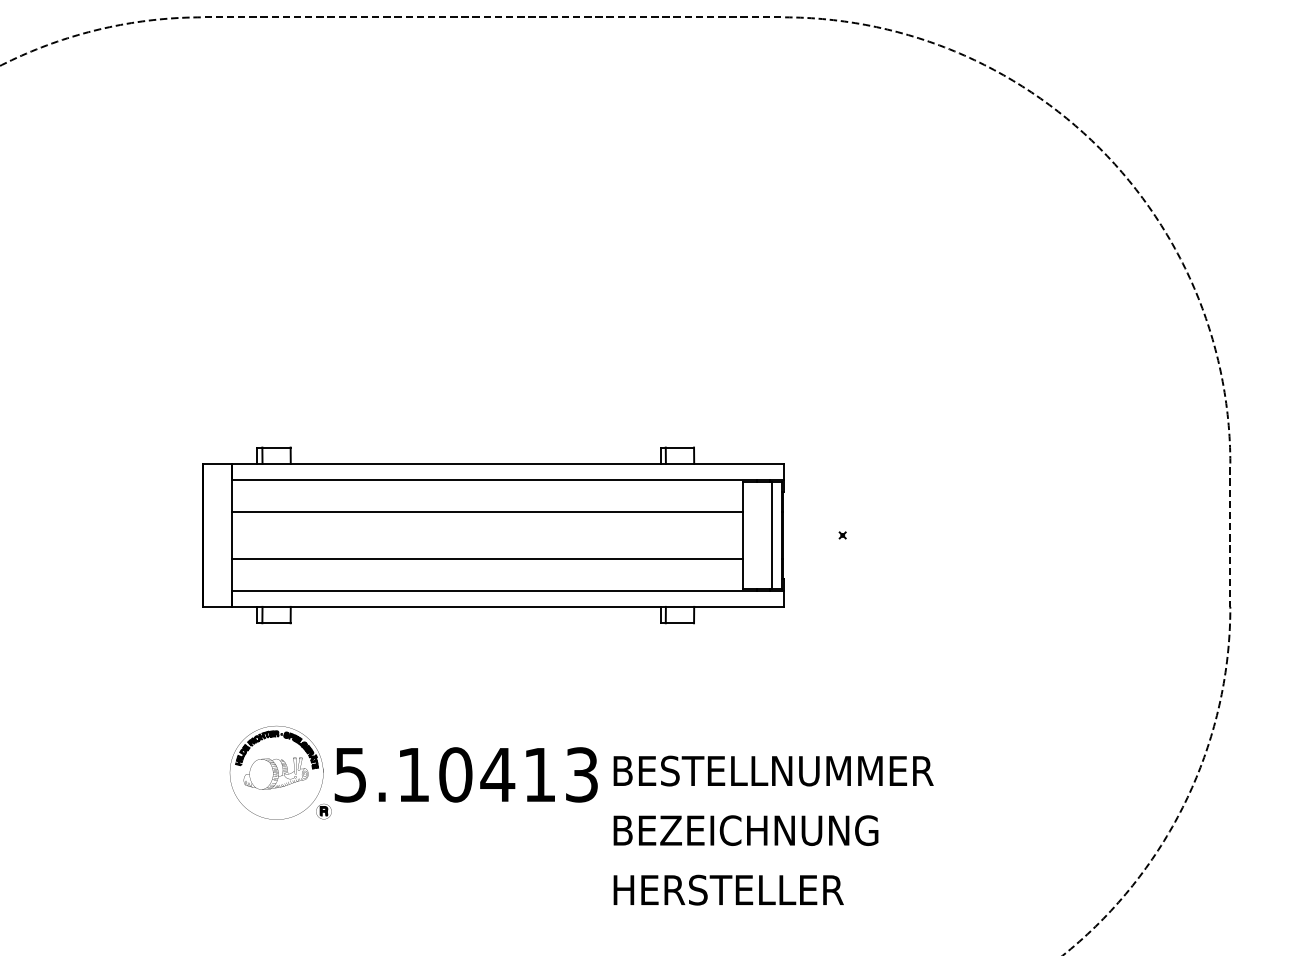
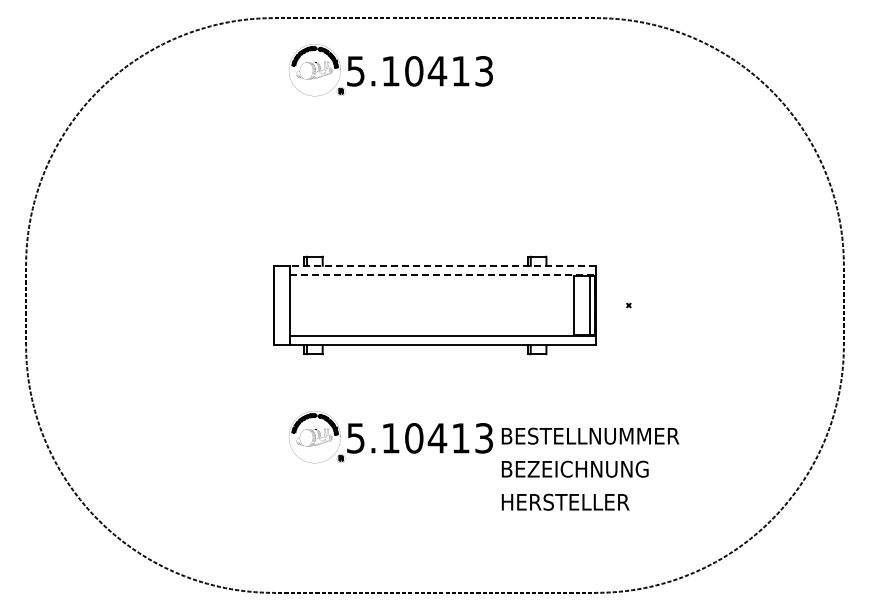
part: (412, 111) -> (390, 70), added
line: (506, 463) -> (442, 265), solid -> dashed
line: (508, 479) -> (443, 274), solid -> dashed
line: (486, 512) -> (431, 292), removed
line: (486, 558) -> (431, 318), removed

